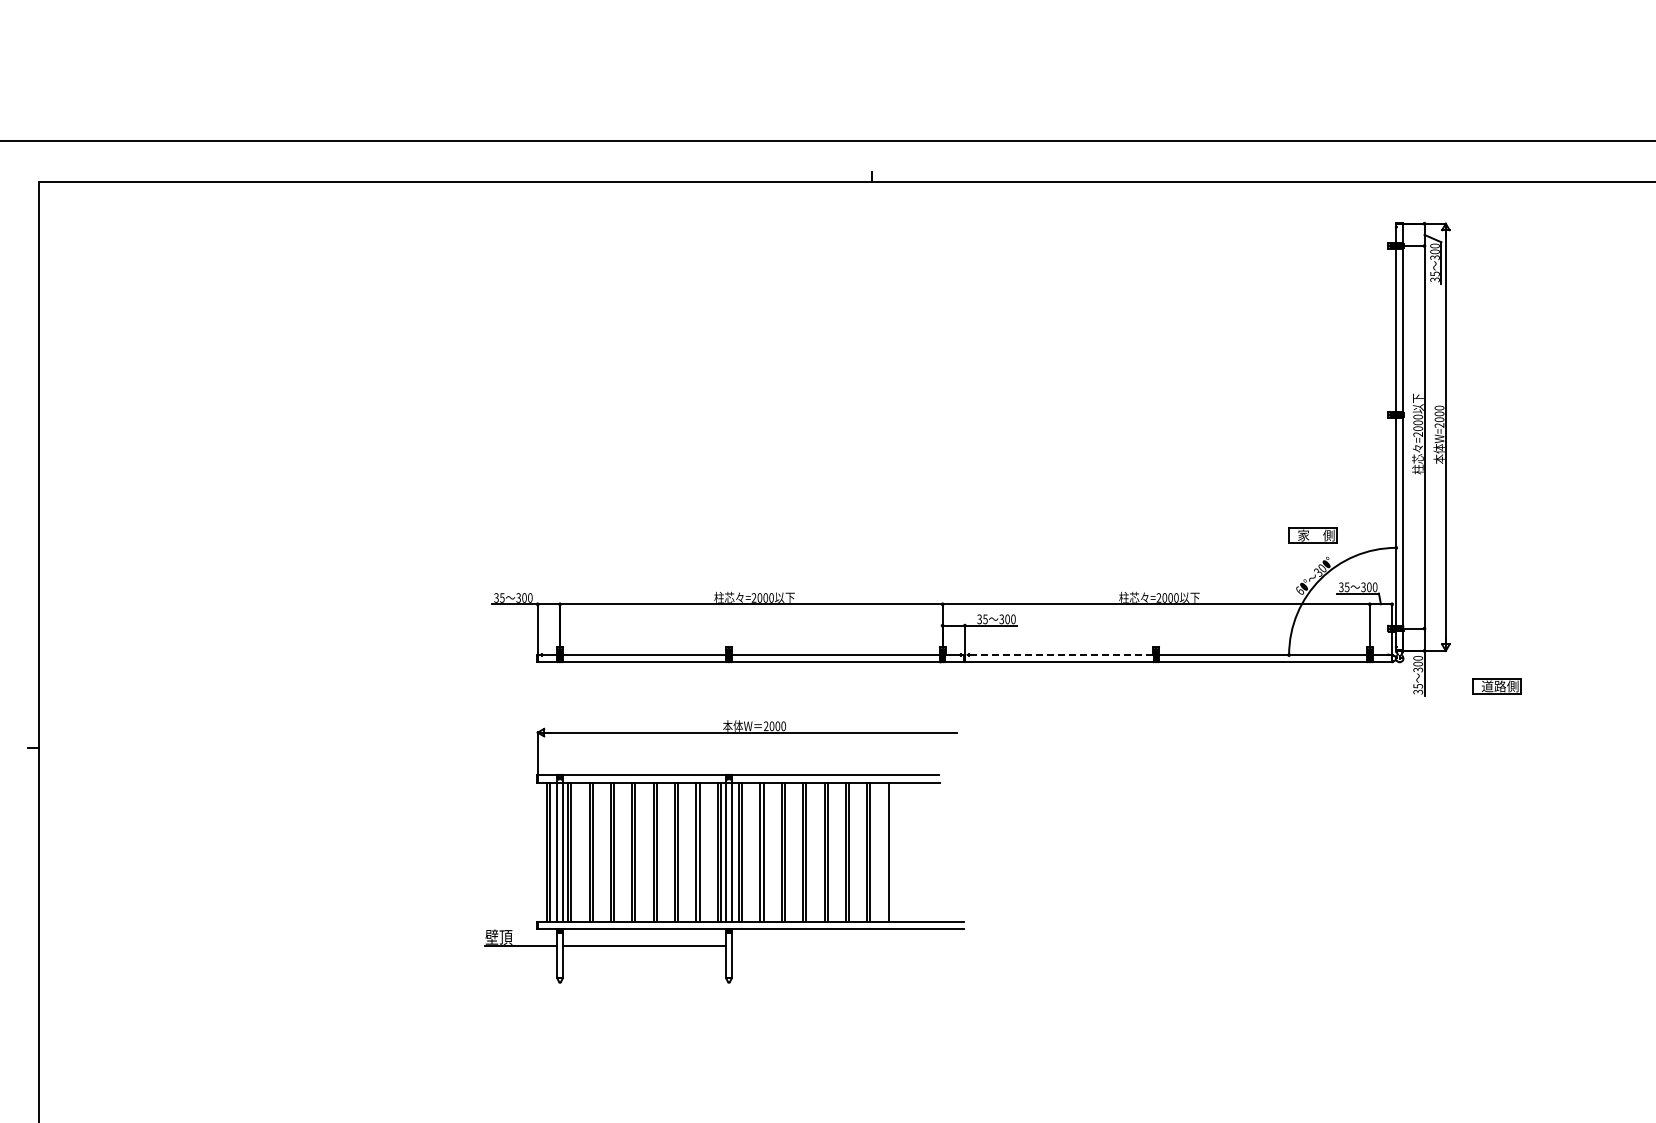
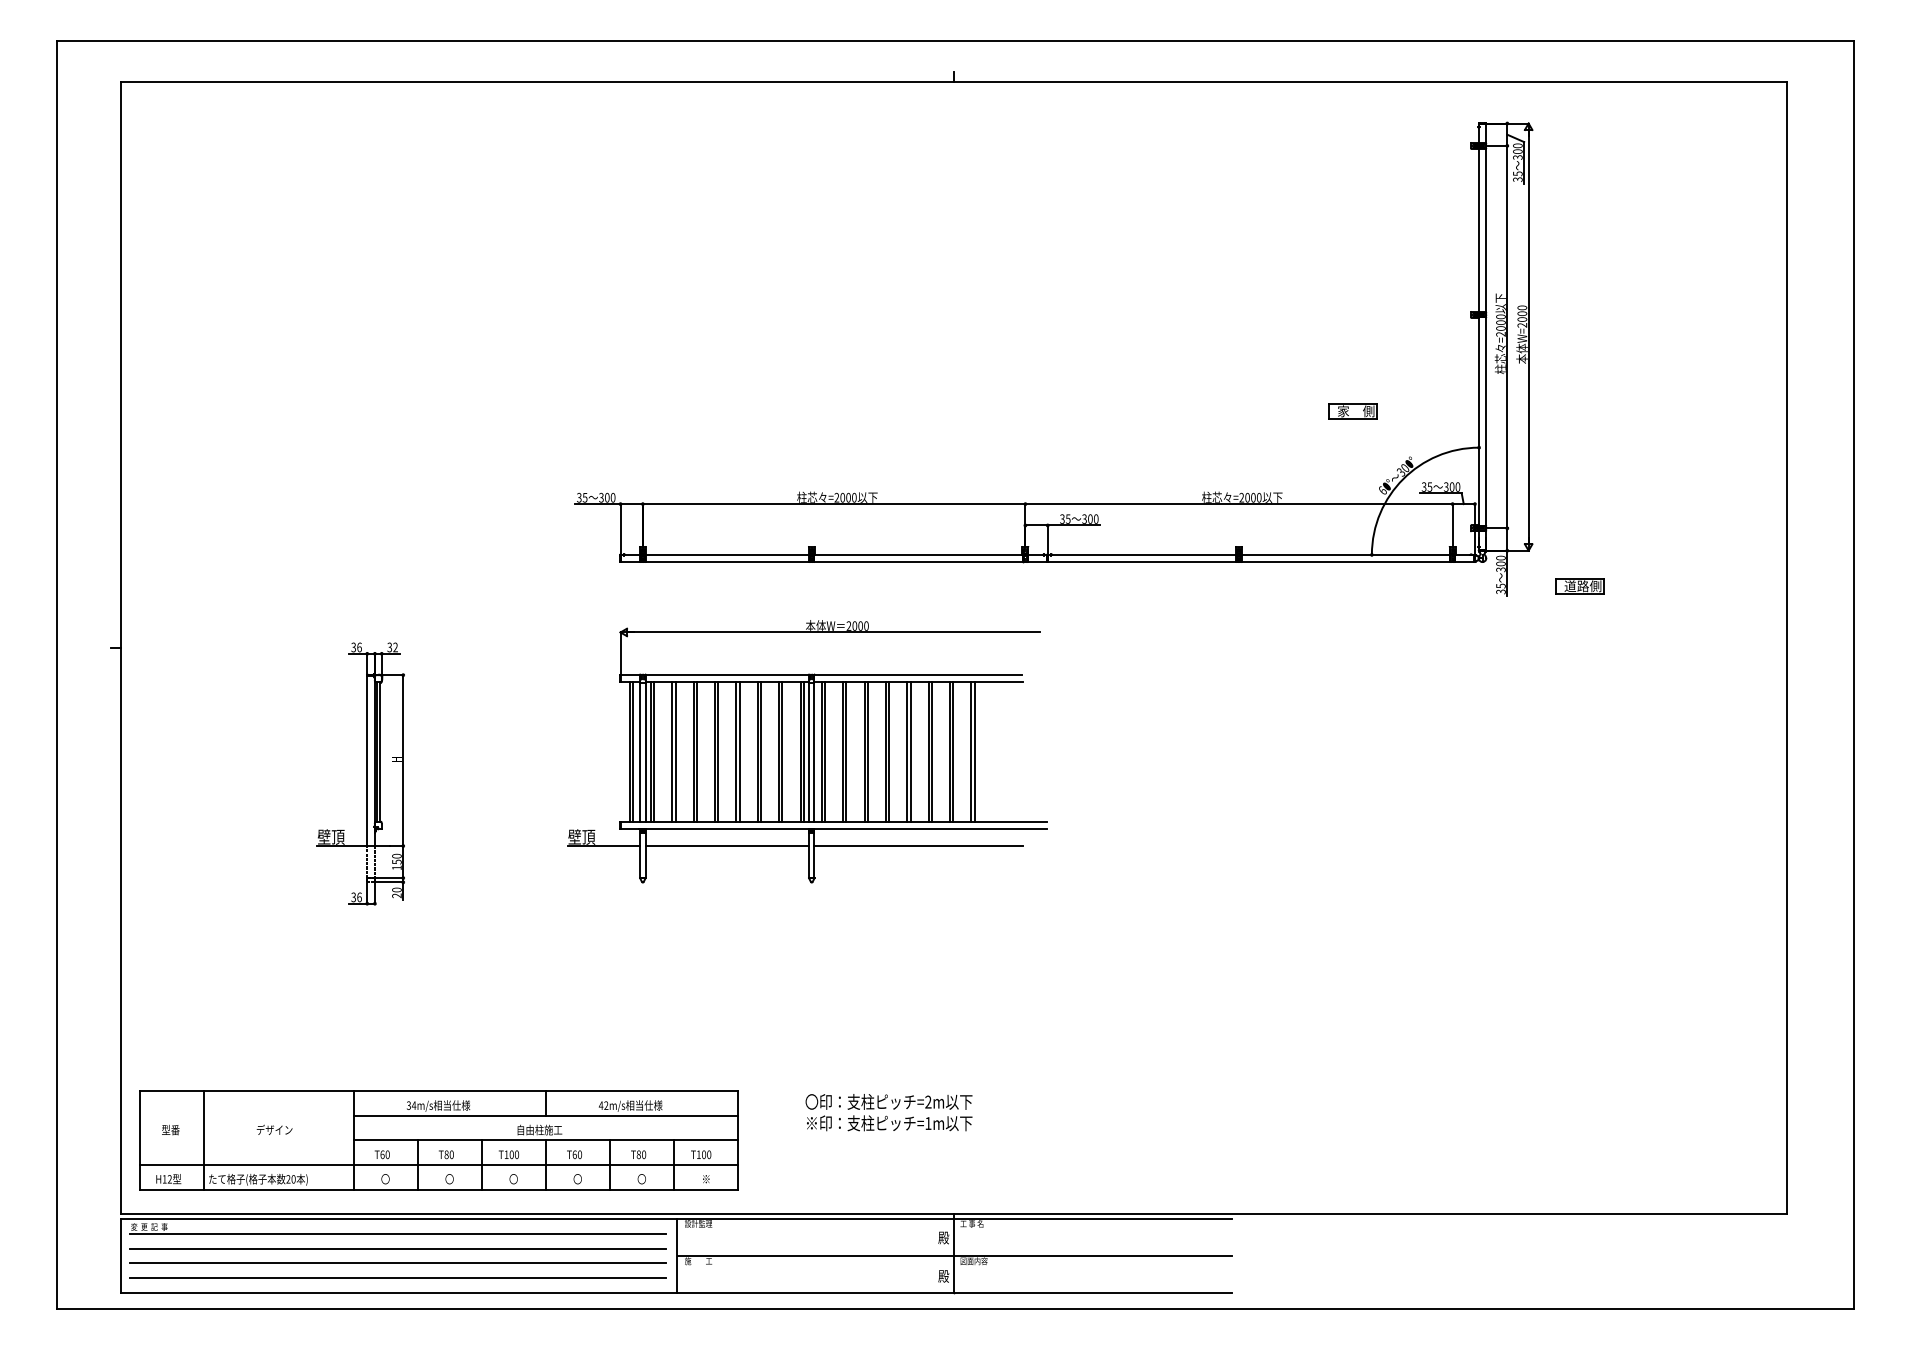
part: (1312, 535) -> (1352, 411), moved
line: (1059, 654) -> (1142, 554), dashed -> solid
line: (891, 851) -> (974, 751), added
part: (277, 873) -> (360, 773), added
line: (835, 946) -> (918, 846), added

